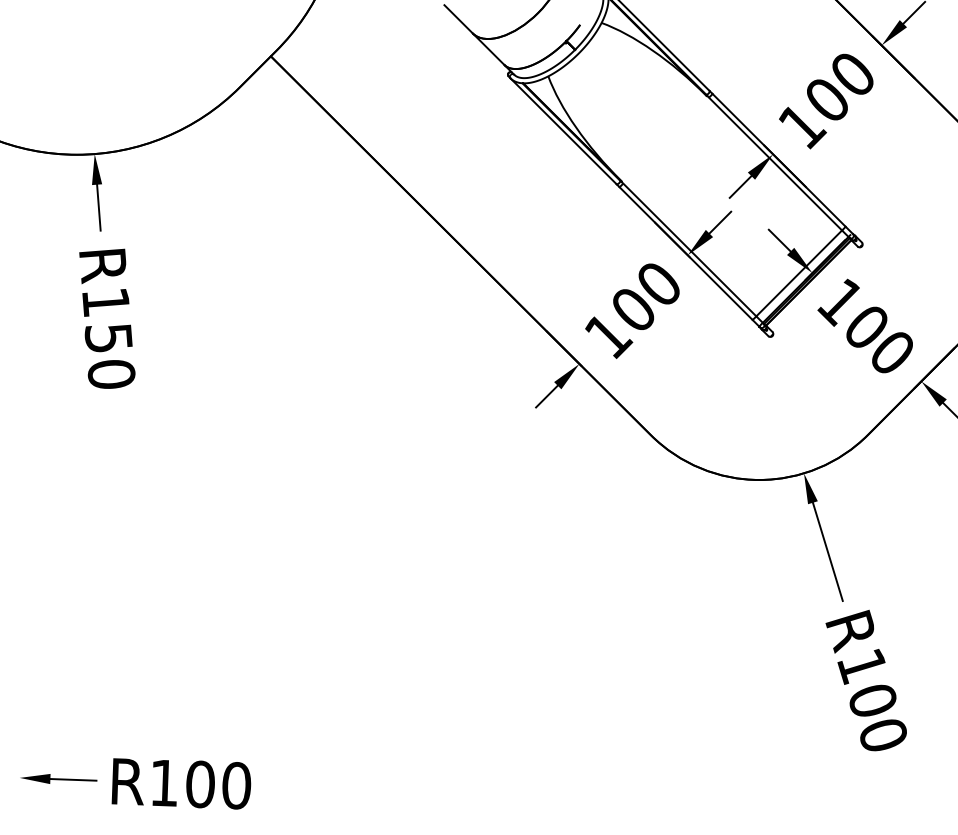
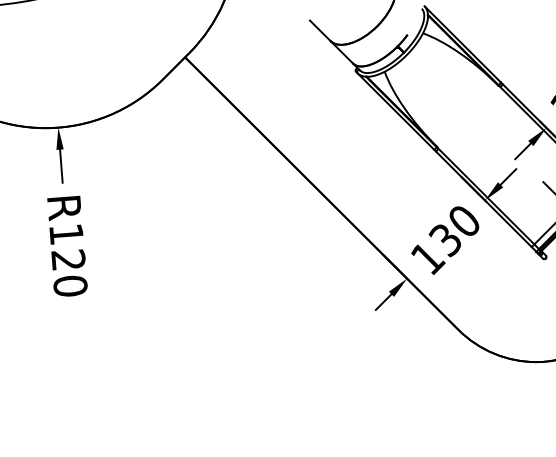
text: (631, 311) -> (444, 240), 100 -> 130
text: (108, 337) -> (68, 259), R150 -> R120

